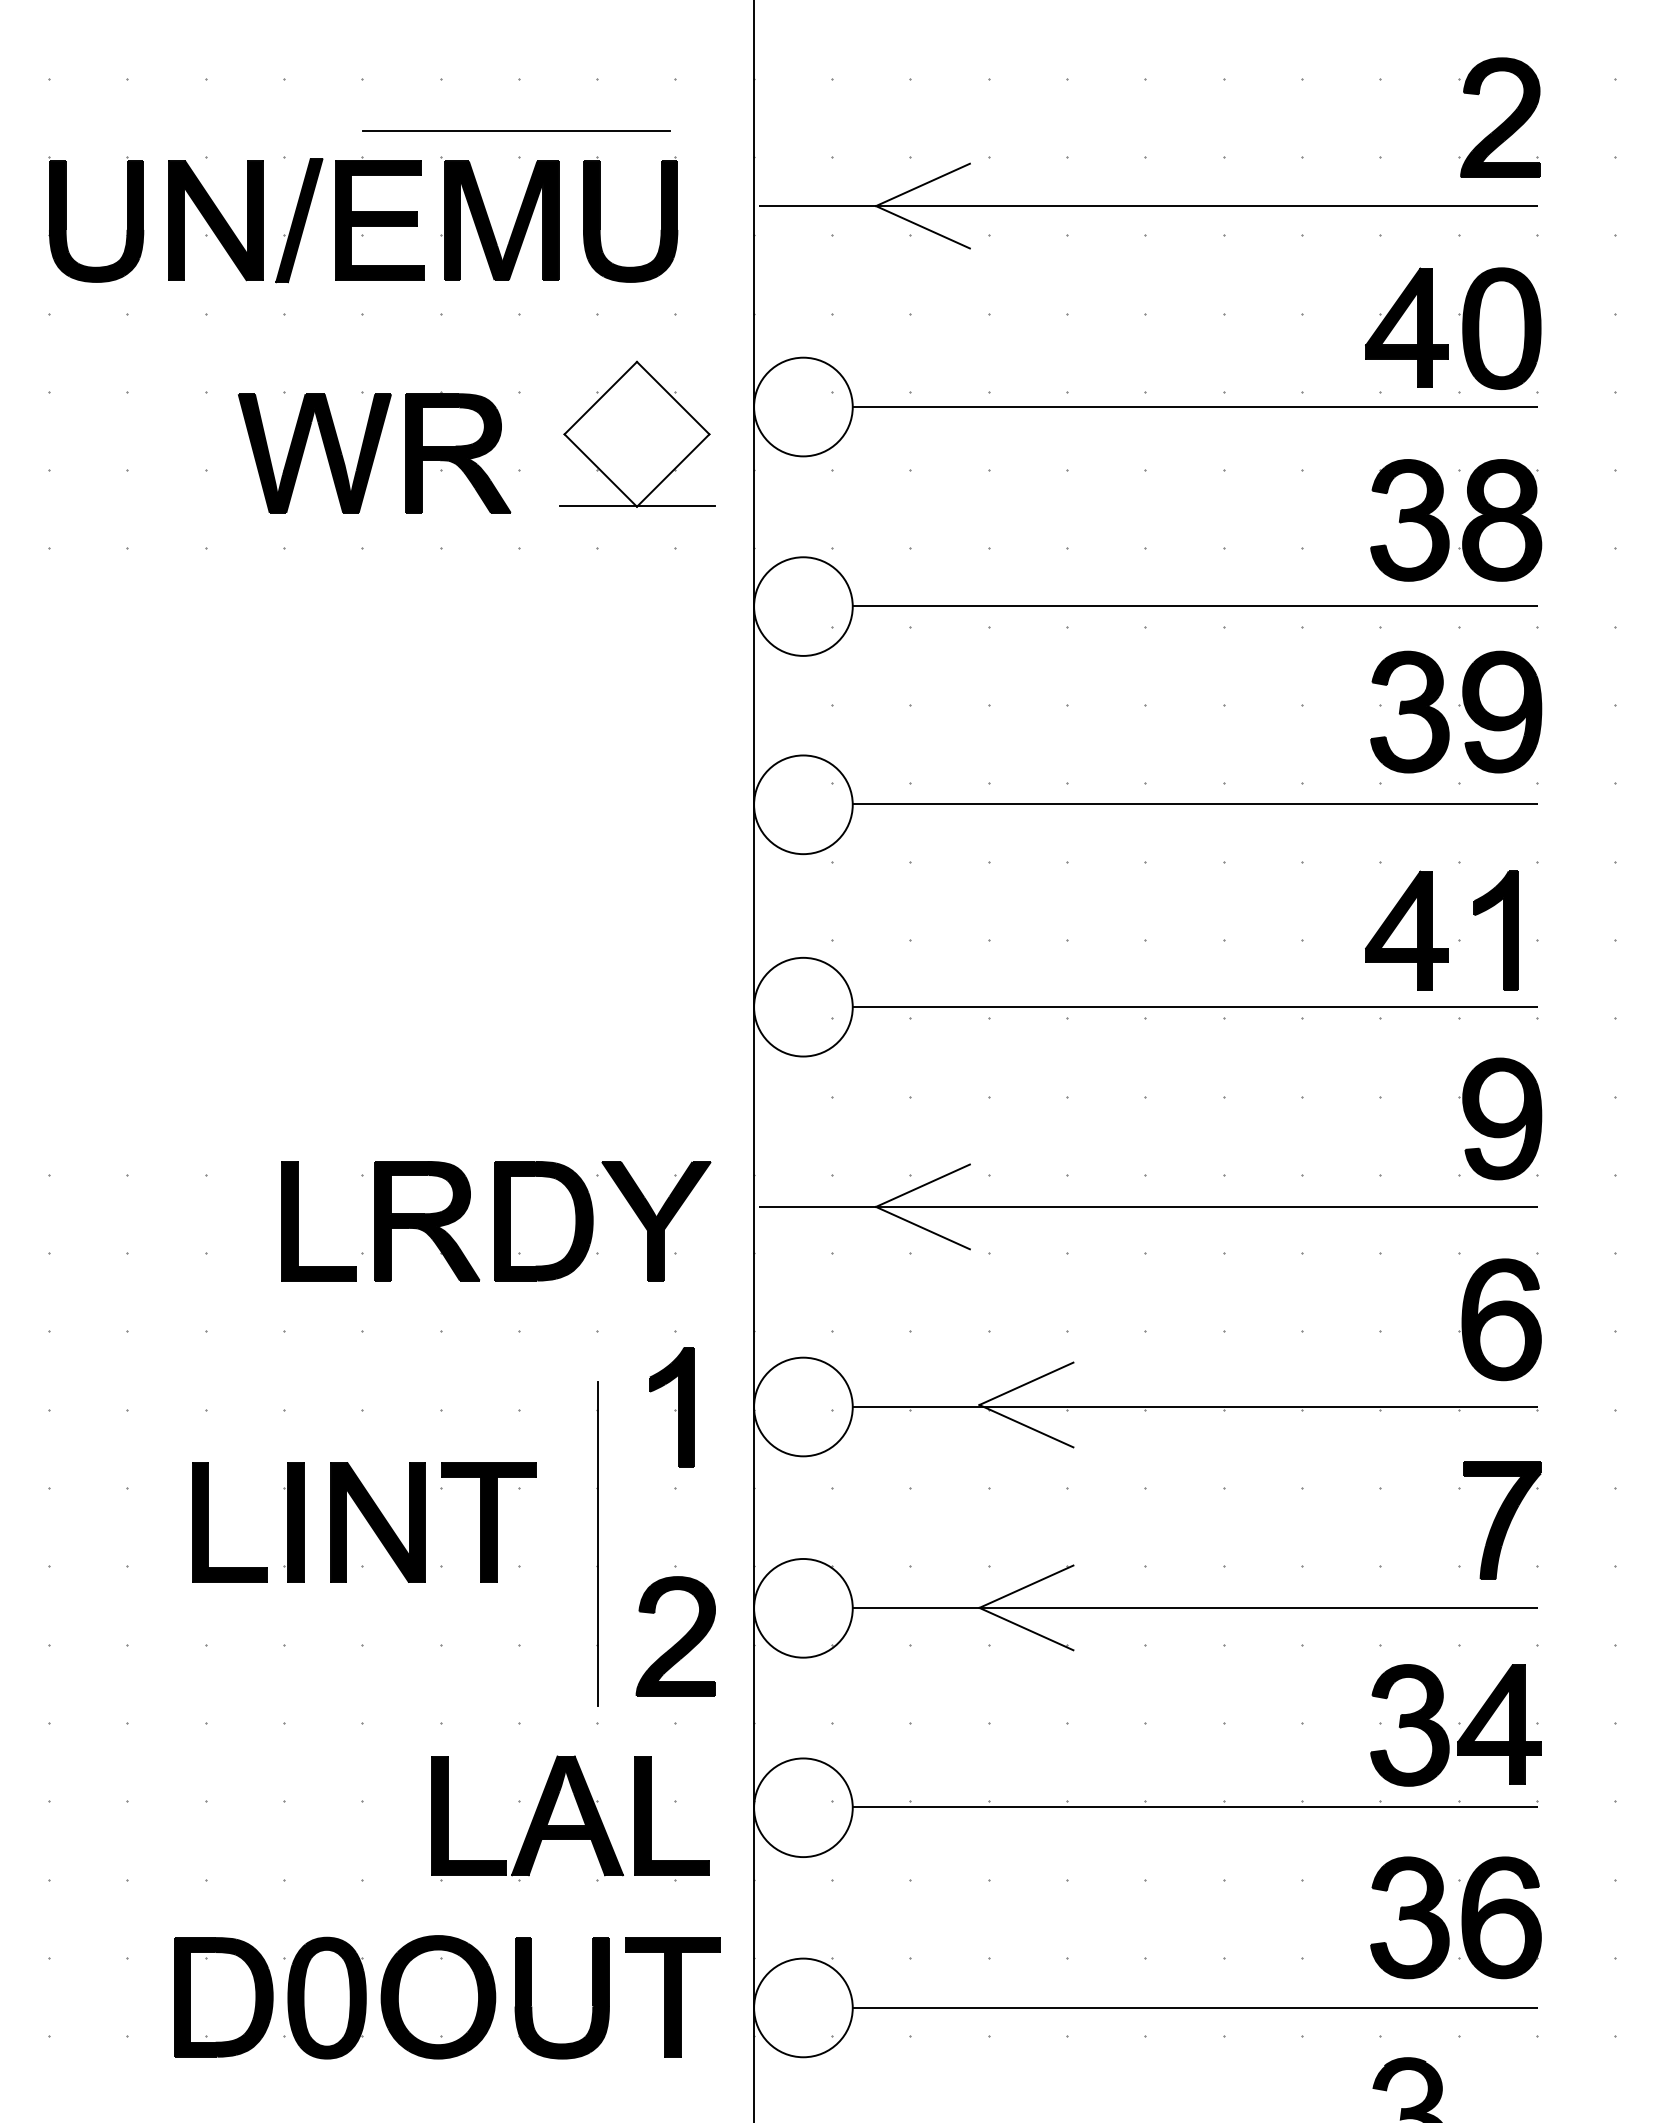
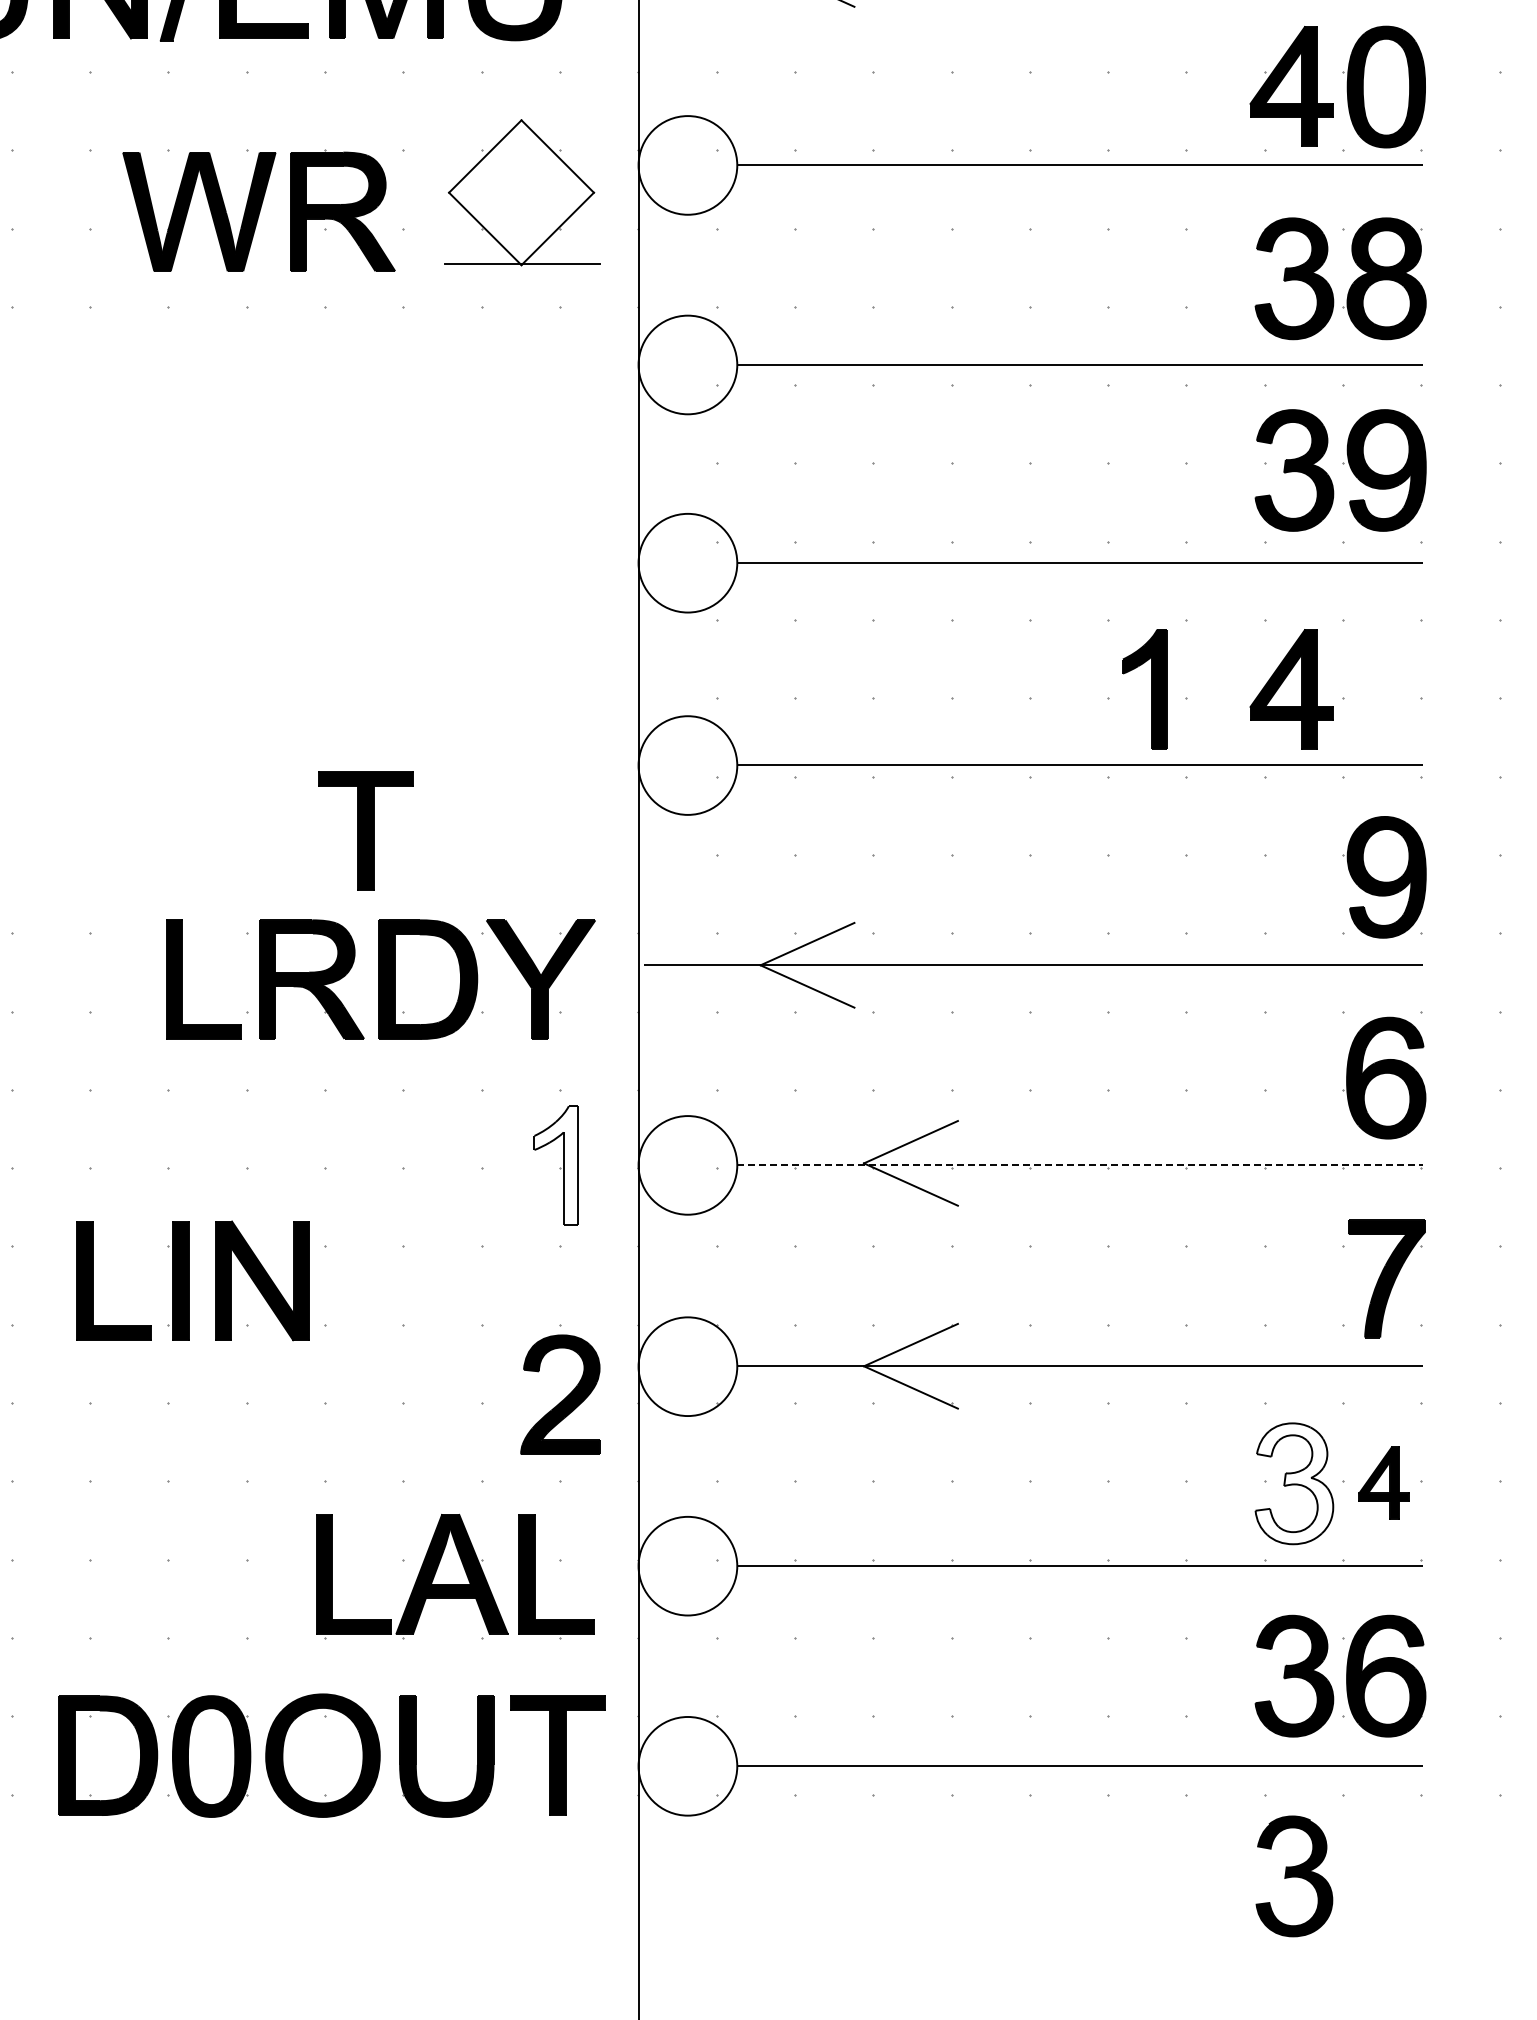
part: (1503, 930) -> (1152, 688), moved
fill: (671, 1406) -> (556, 1164), removed
line: (1195, 1406) -> (1080, 1164), solid -> dashed
part: (488, 1522) -> (365, 830), moved
line: (598, 1543) -> (483, 1301), removed
part: (1499, 1724) -> (1384, 1482), size x0.6
fill: (1409, 1725) -> (1294, 1483), removed

